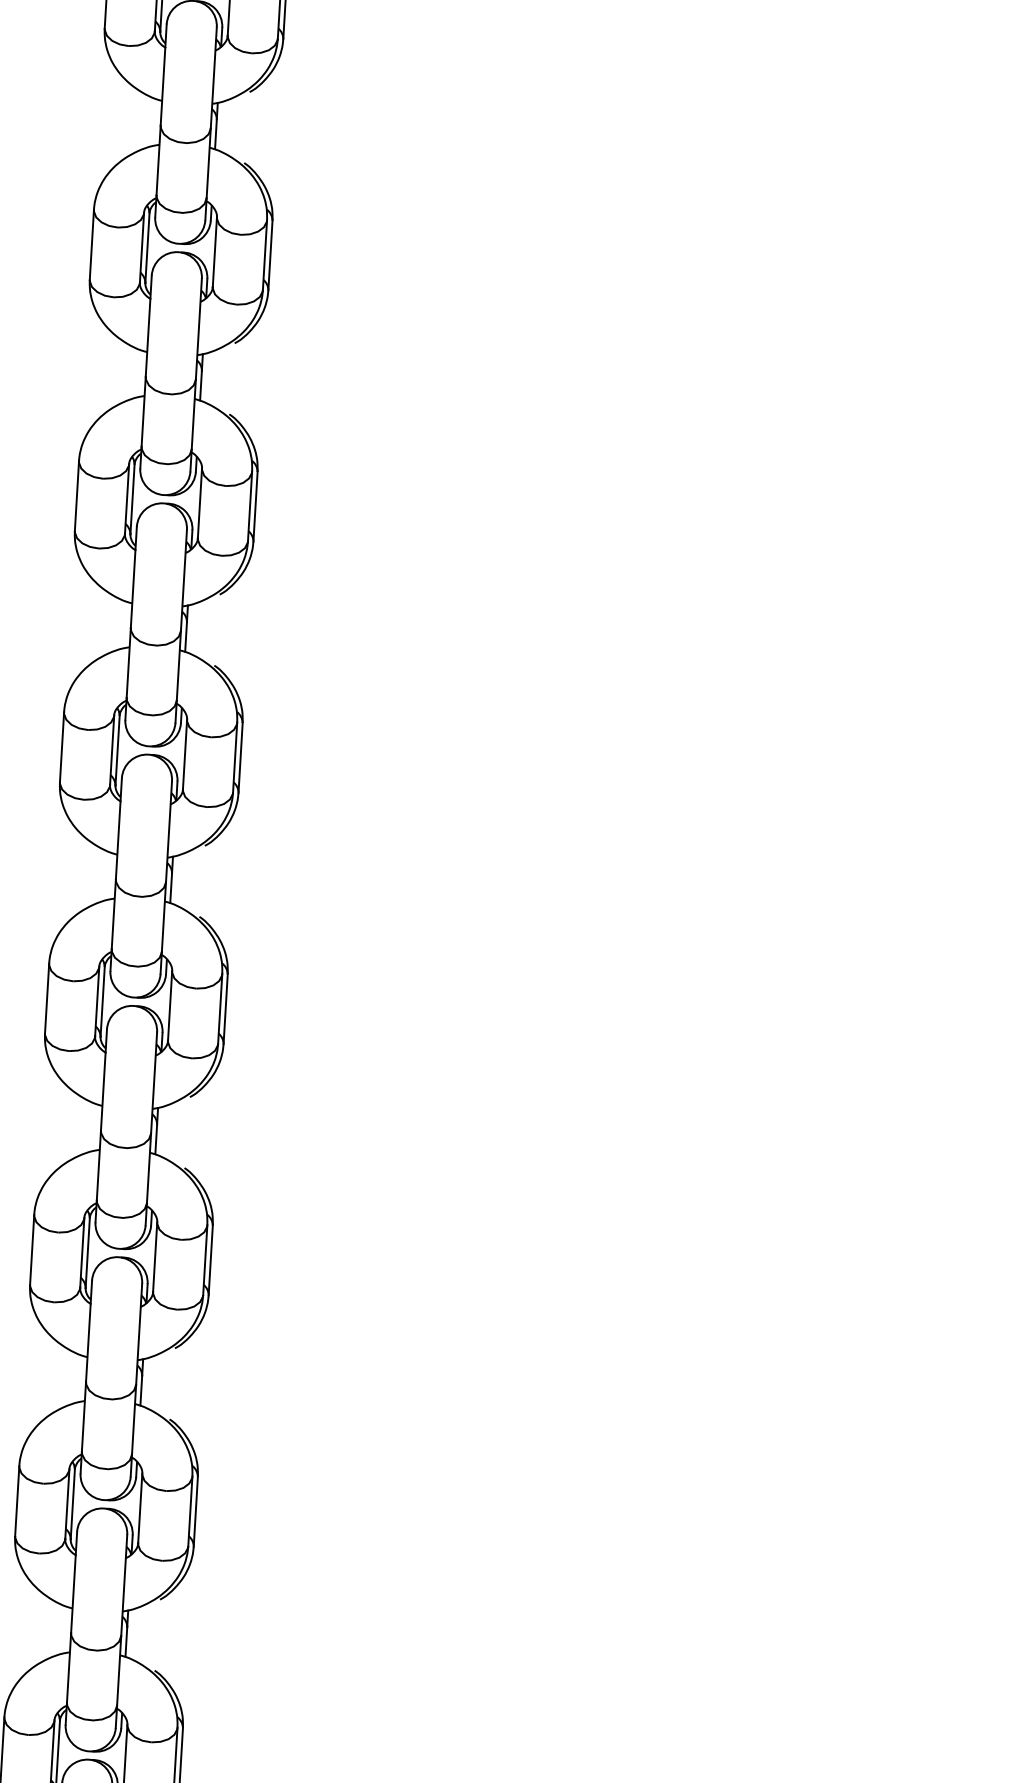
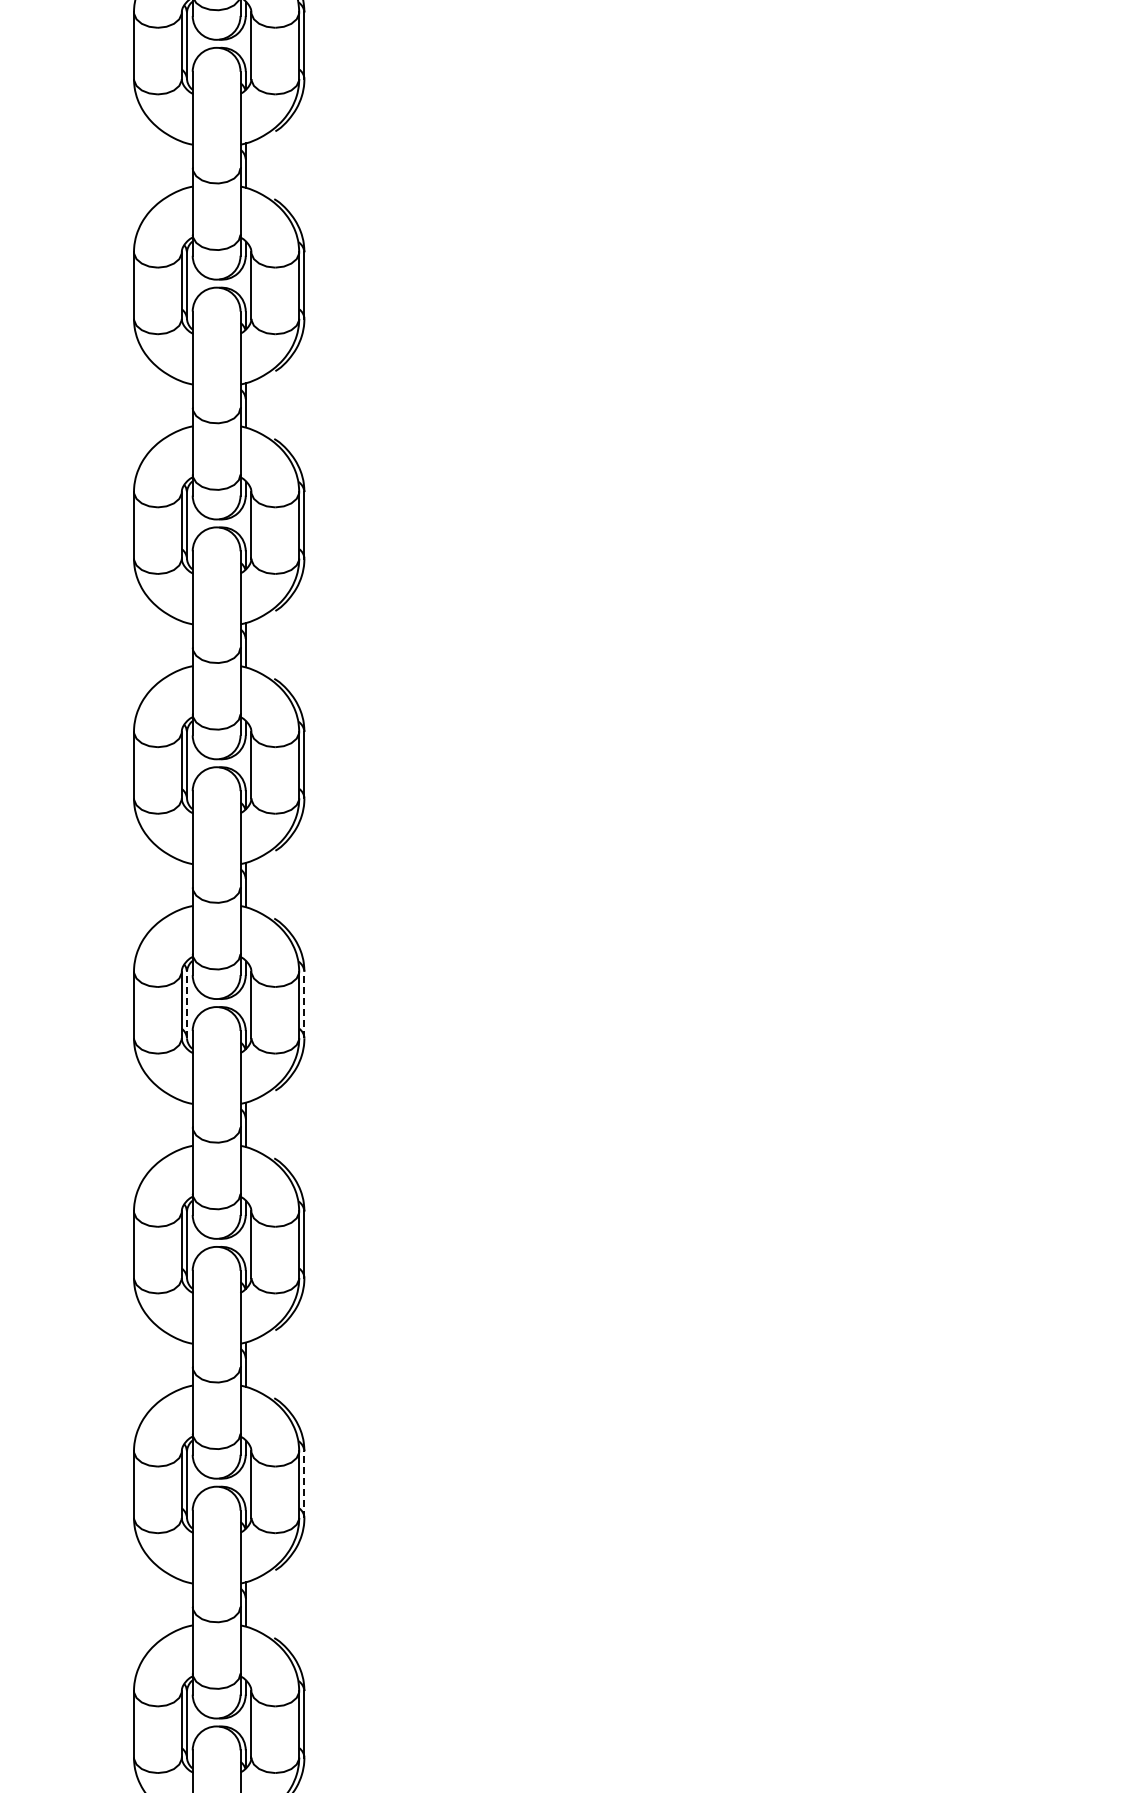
line: (103, 1001) -> (187, 1004), solid -> dashed
line: (225, 1008) -> (304, 1004), solid -> dashed
line: (195, 1511) -> (304, 1484), solid -> dashed

